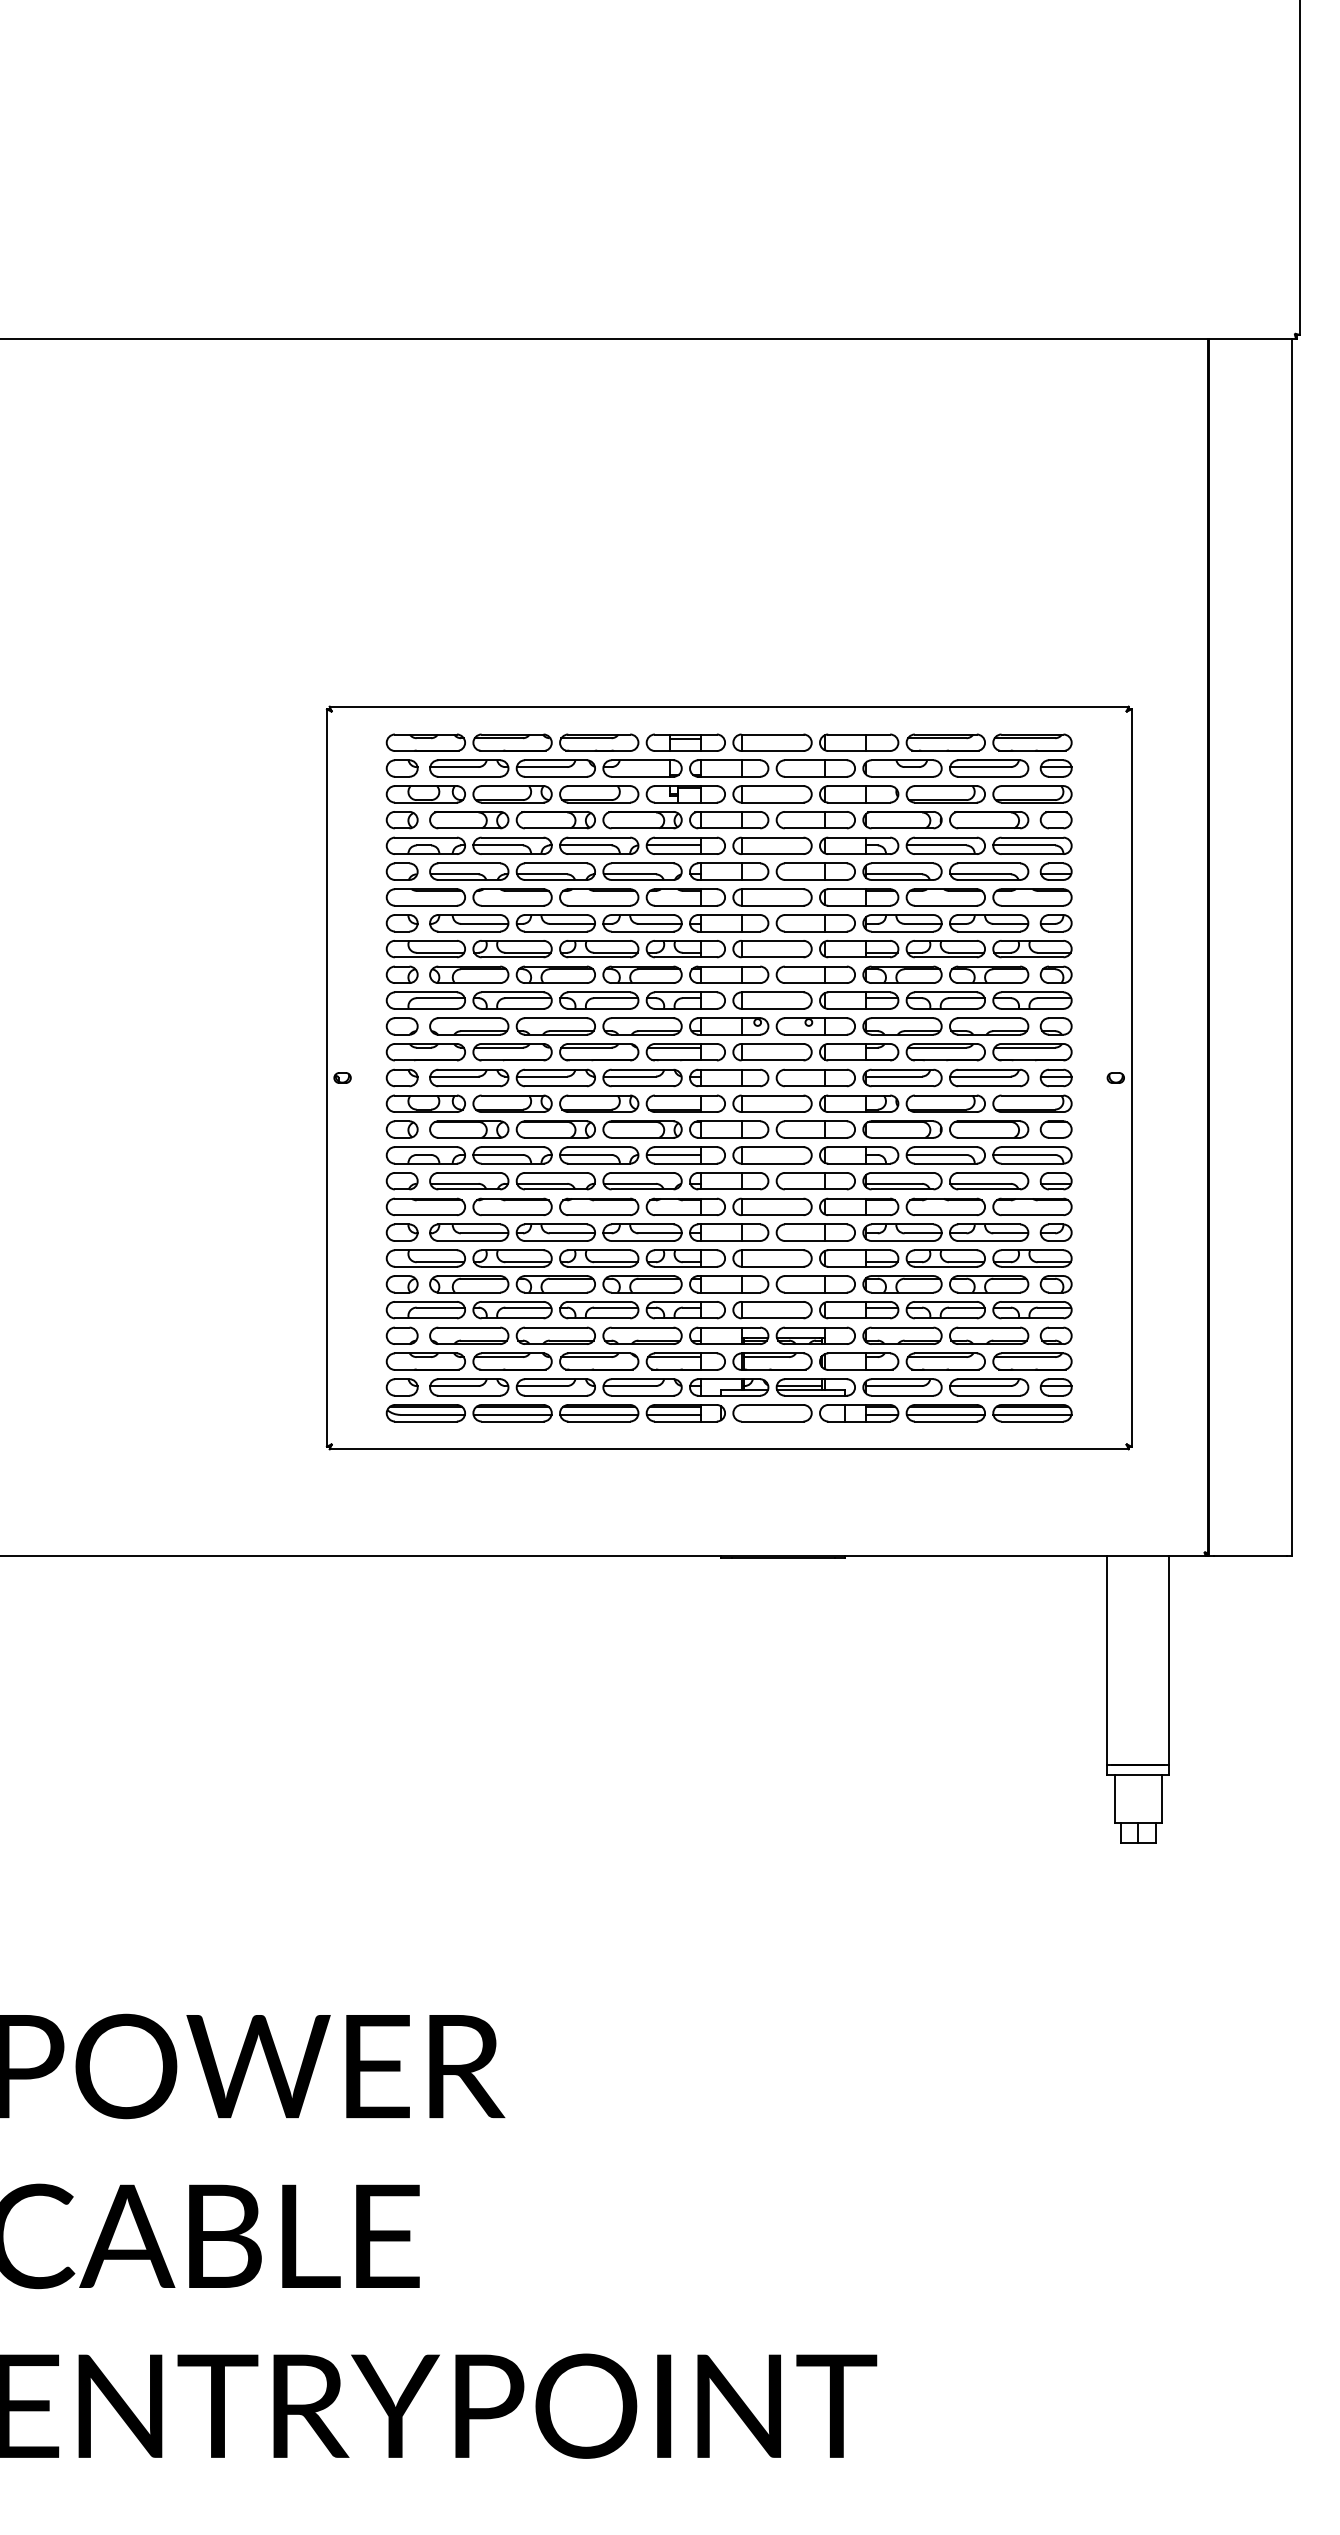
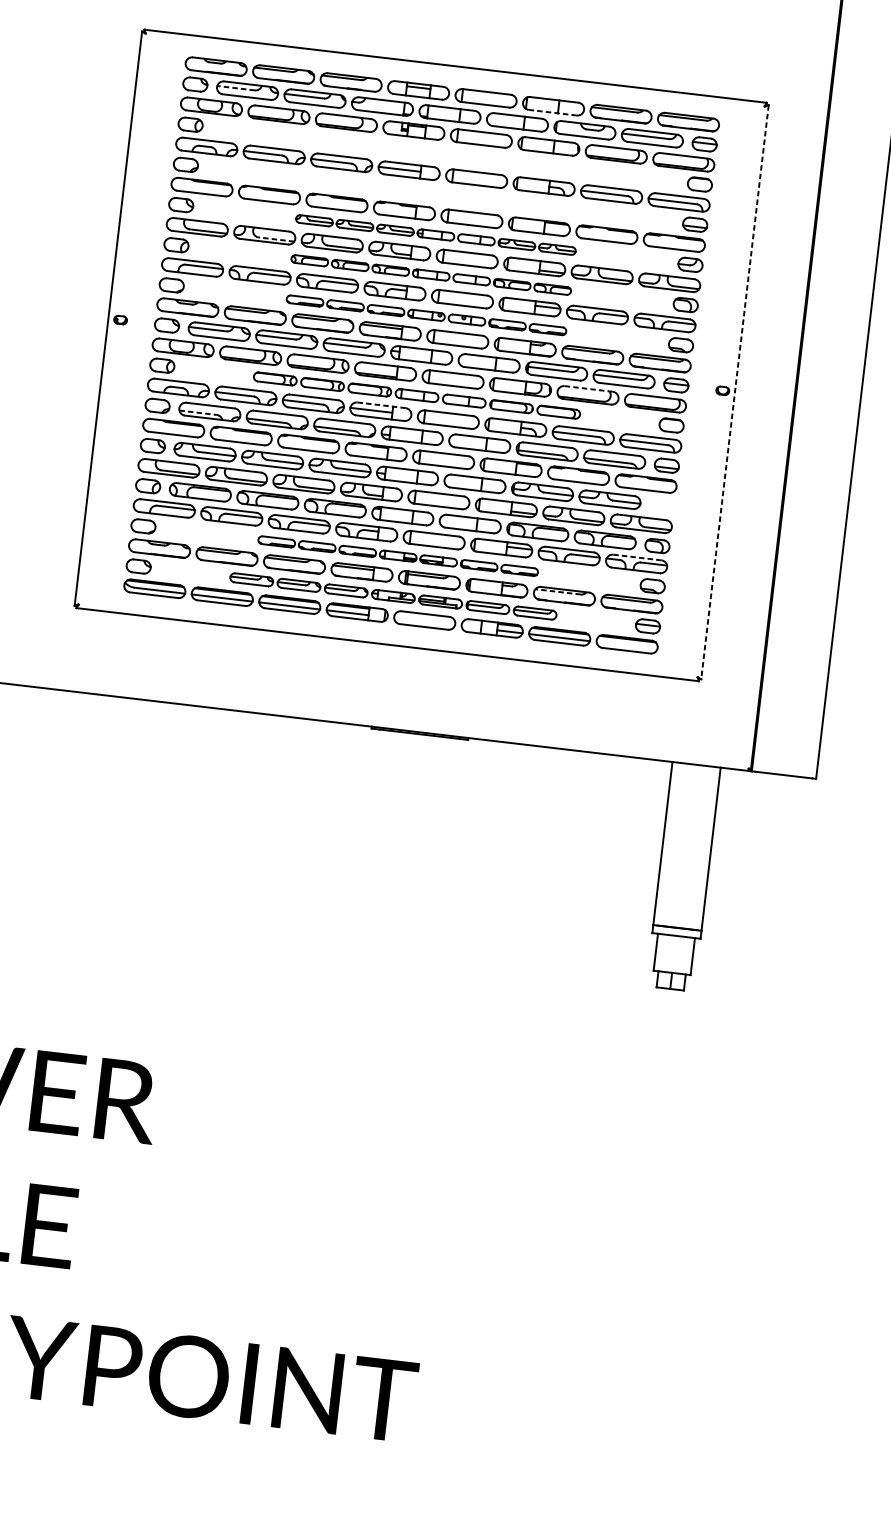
line: (859, 751) -> (553, 113), solid -> dashed
line: (453, 767) -> (235, 88), solid -> dashed
part: (729, 820) -> (445, 154), removed
part: (729, 871) -> (440, 194), removed
part: (729, 923) -> (436, 235), size x0.6
line: (528, 952) -> (276, 239), solid -> dashed
part: (729, 974) -> (431, 274), size x0.6
part: (729, 1026) -> (426, 315), size x0.6
line: (1131, 1078) -> (734, 392), solid -> dashed
line: (945, 1095) -> (588, 388), solid -> dashed
part: (729, 1129) -> (417, 395), size x0.7
line: (685, 1147) -> (381, 405), solid -> dashed
line: (455, 1183) -> (198, 412), solid -> dashed
part: (1055, 1232) -> (661, 505), removed
line: (1032, 1301) -> (637, 557), solid -> dashed
part: (729, 1335) -> (398, 556), size x0.6
line: (936, 1357) -> (557, 592), solid -> dashed
part: (729, 1387) -> (393, 596), size x0.7
line: (1032, 1414) -> (627, 645), removed

